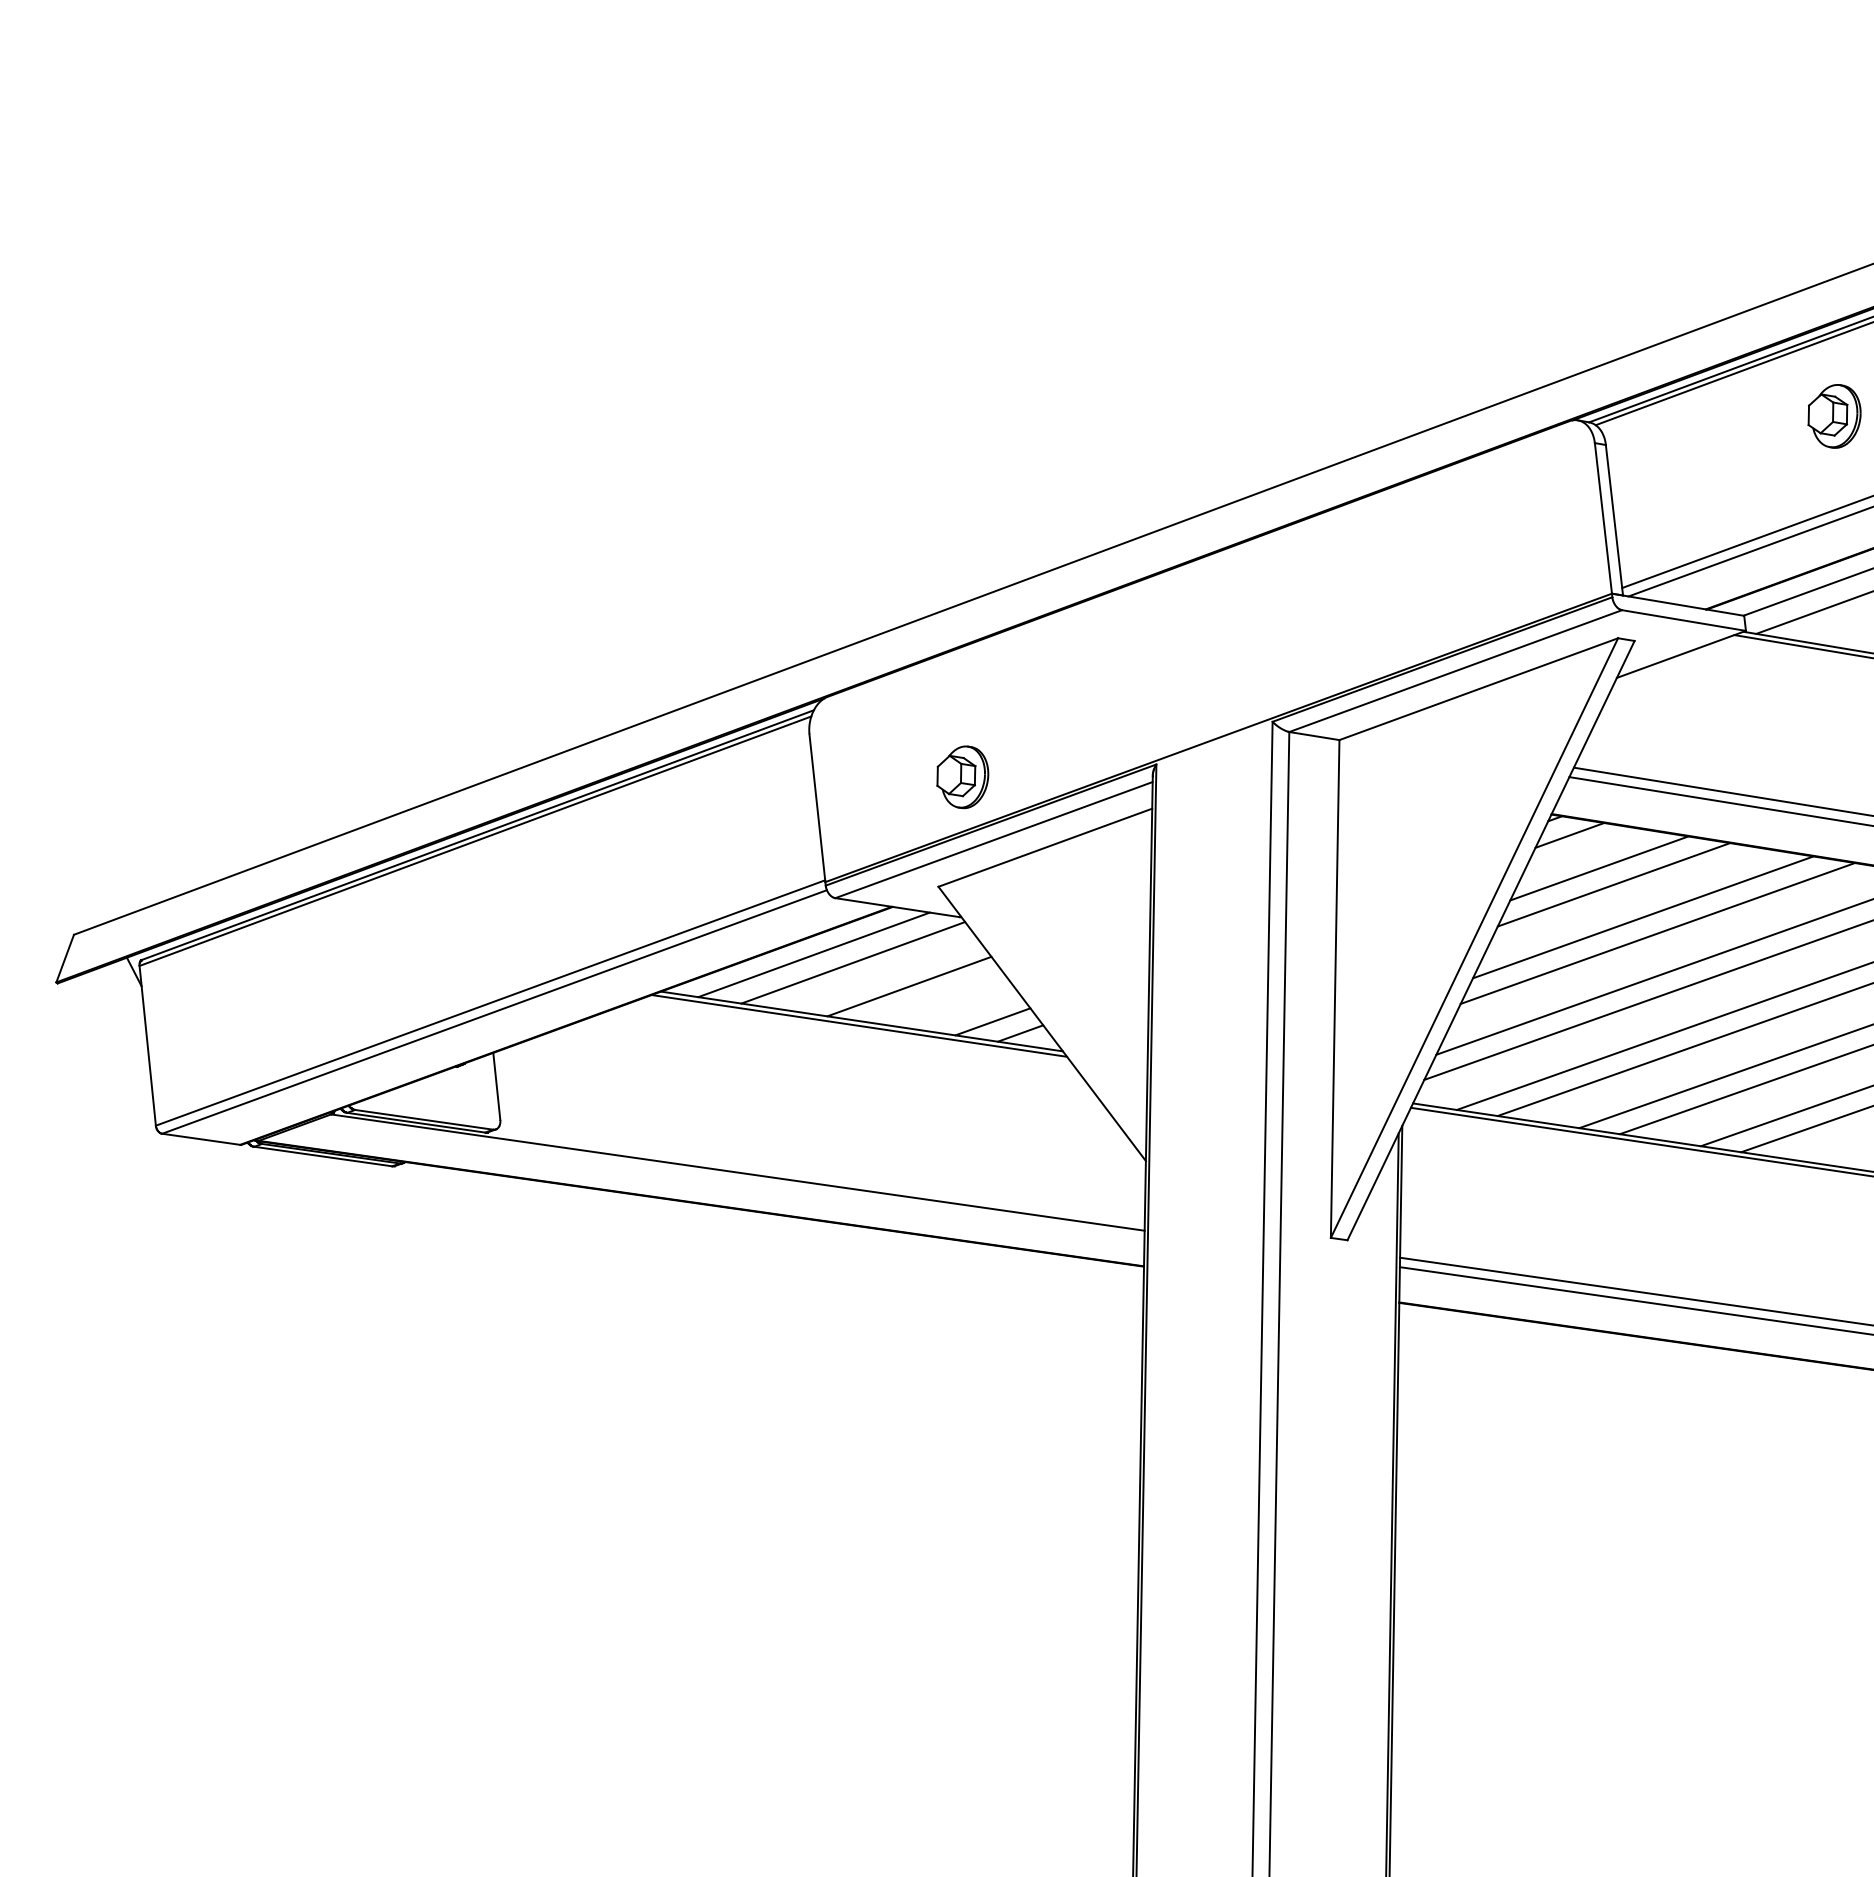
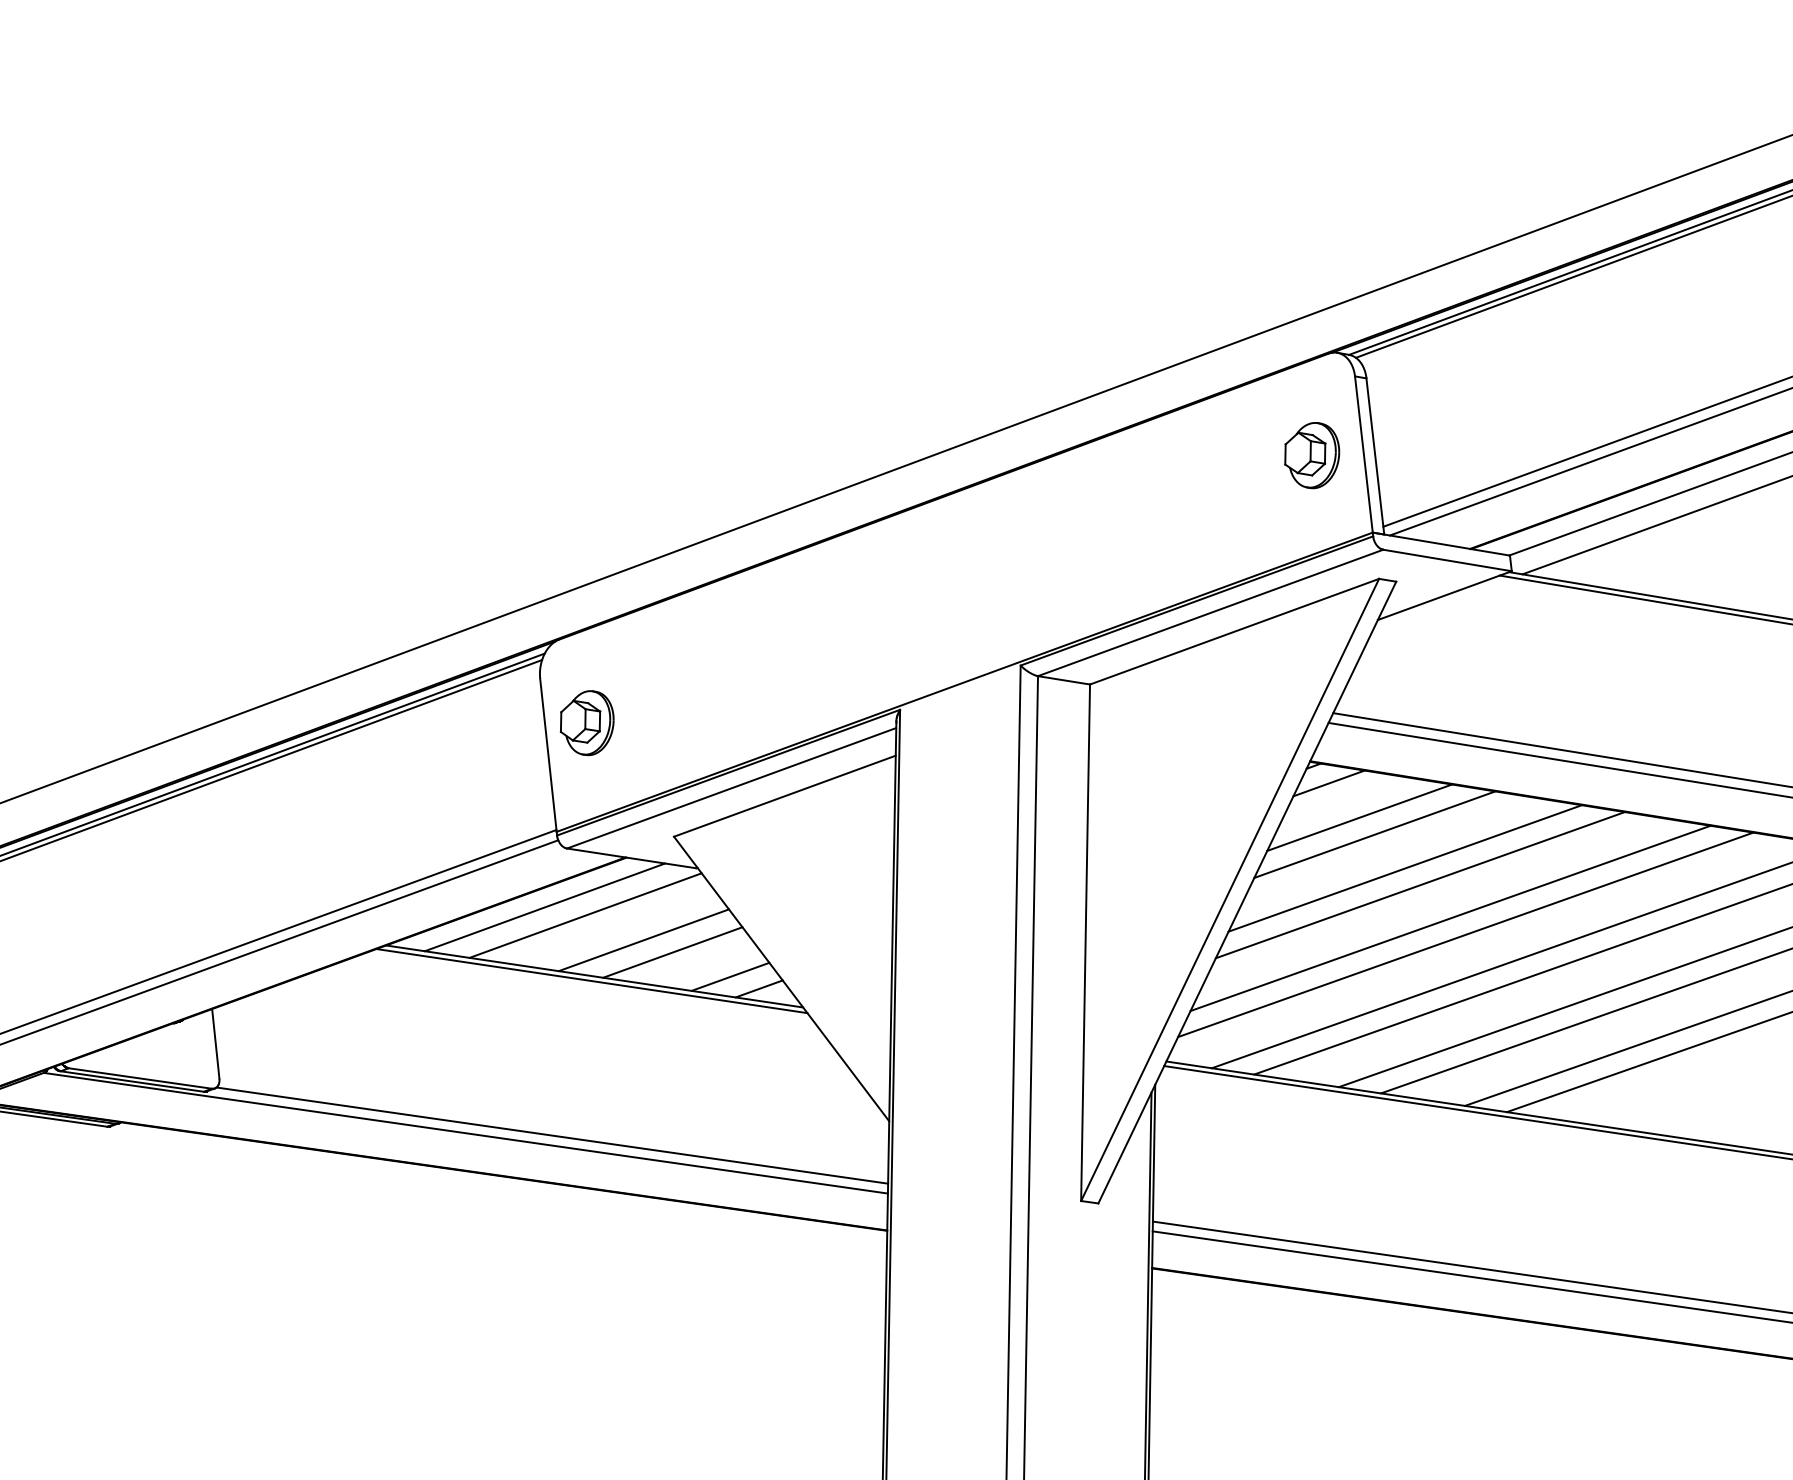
part: (1834, 416) -> (1312, 455), moved
part: (962, 777) -> (586, 723), moved
line: (937, 998) -> (673, 952), added
line: (820, 1174) -> (551, 1135), added

